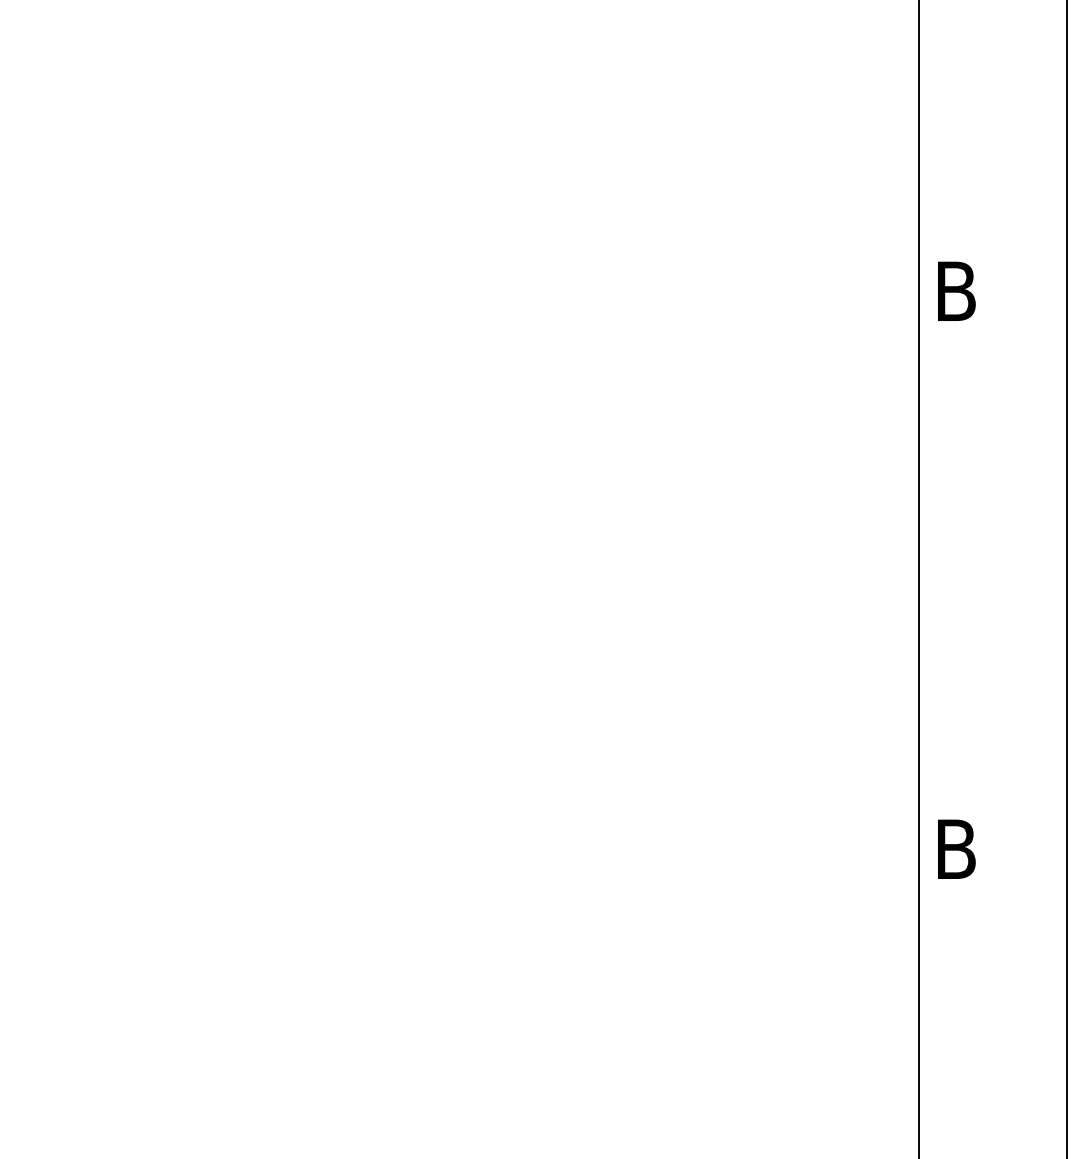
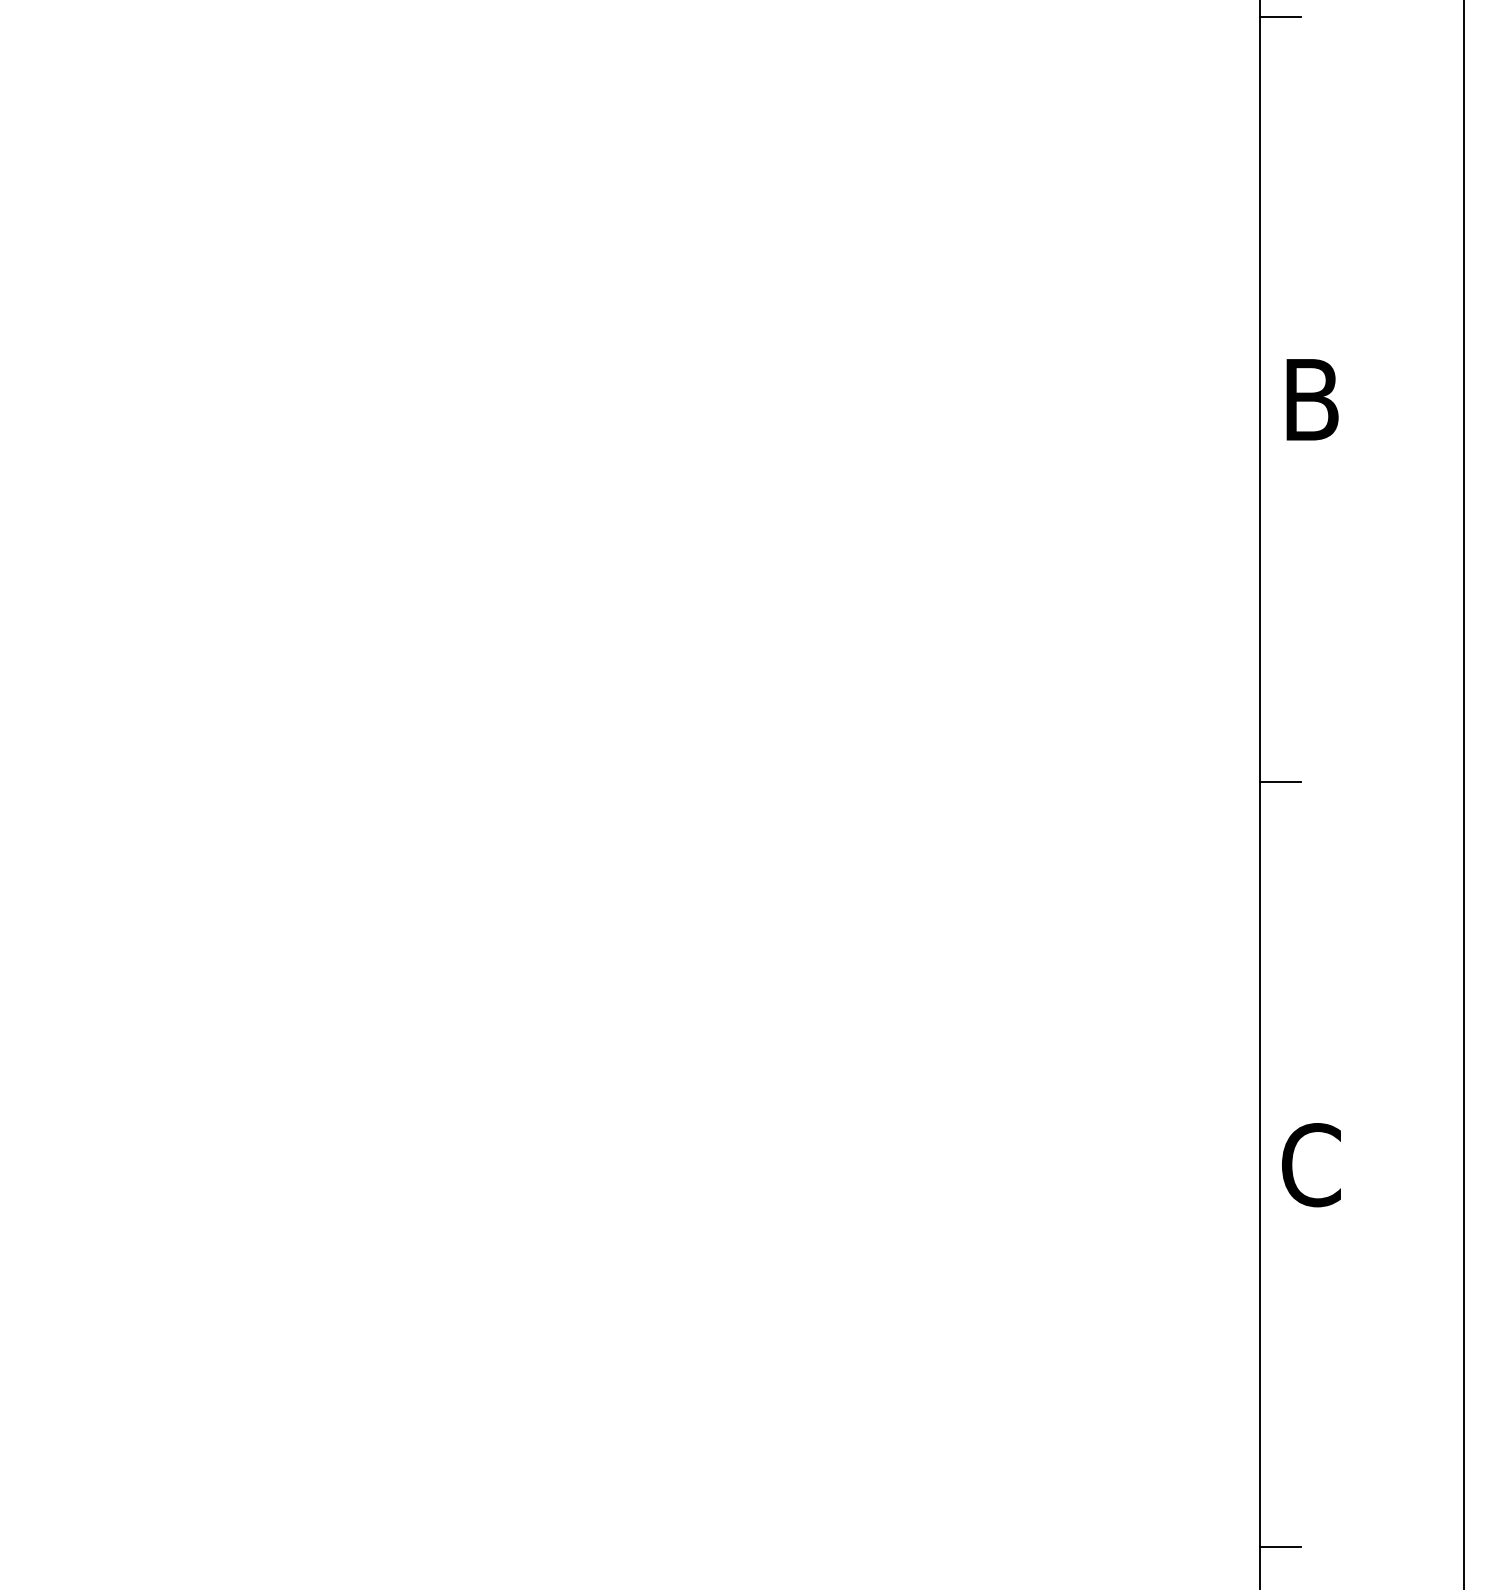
line: (933, 11) -> (1280, 16), added
line: (933, 570) -> (1280, 782), added
text: (956, 849) -> (1311, 1165), B -> C
line: (933, 1128) -> (1280, 1547), added

